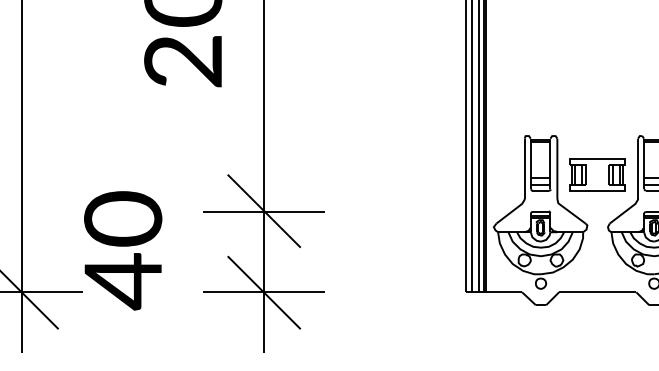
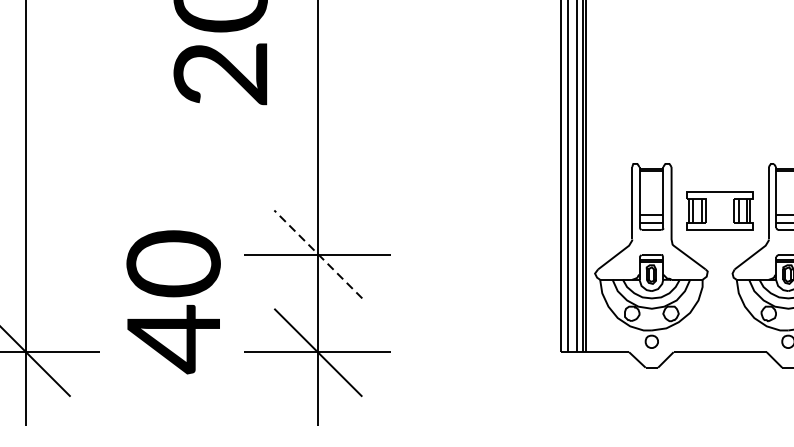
line: (264, 211) -> (318, 254), solid -> dashed
text: (123, 250) -> (174, 301), moved

